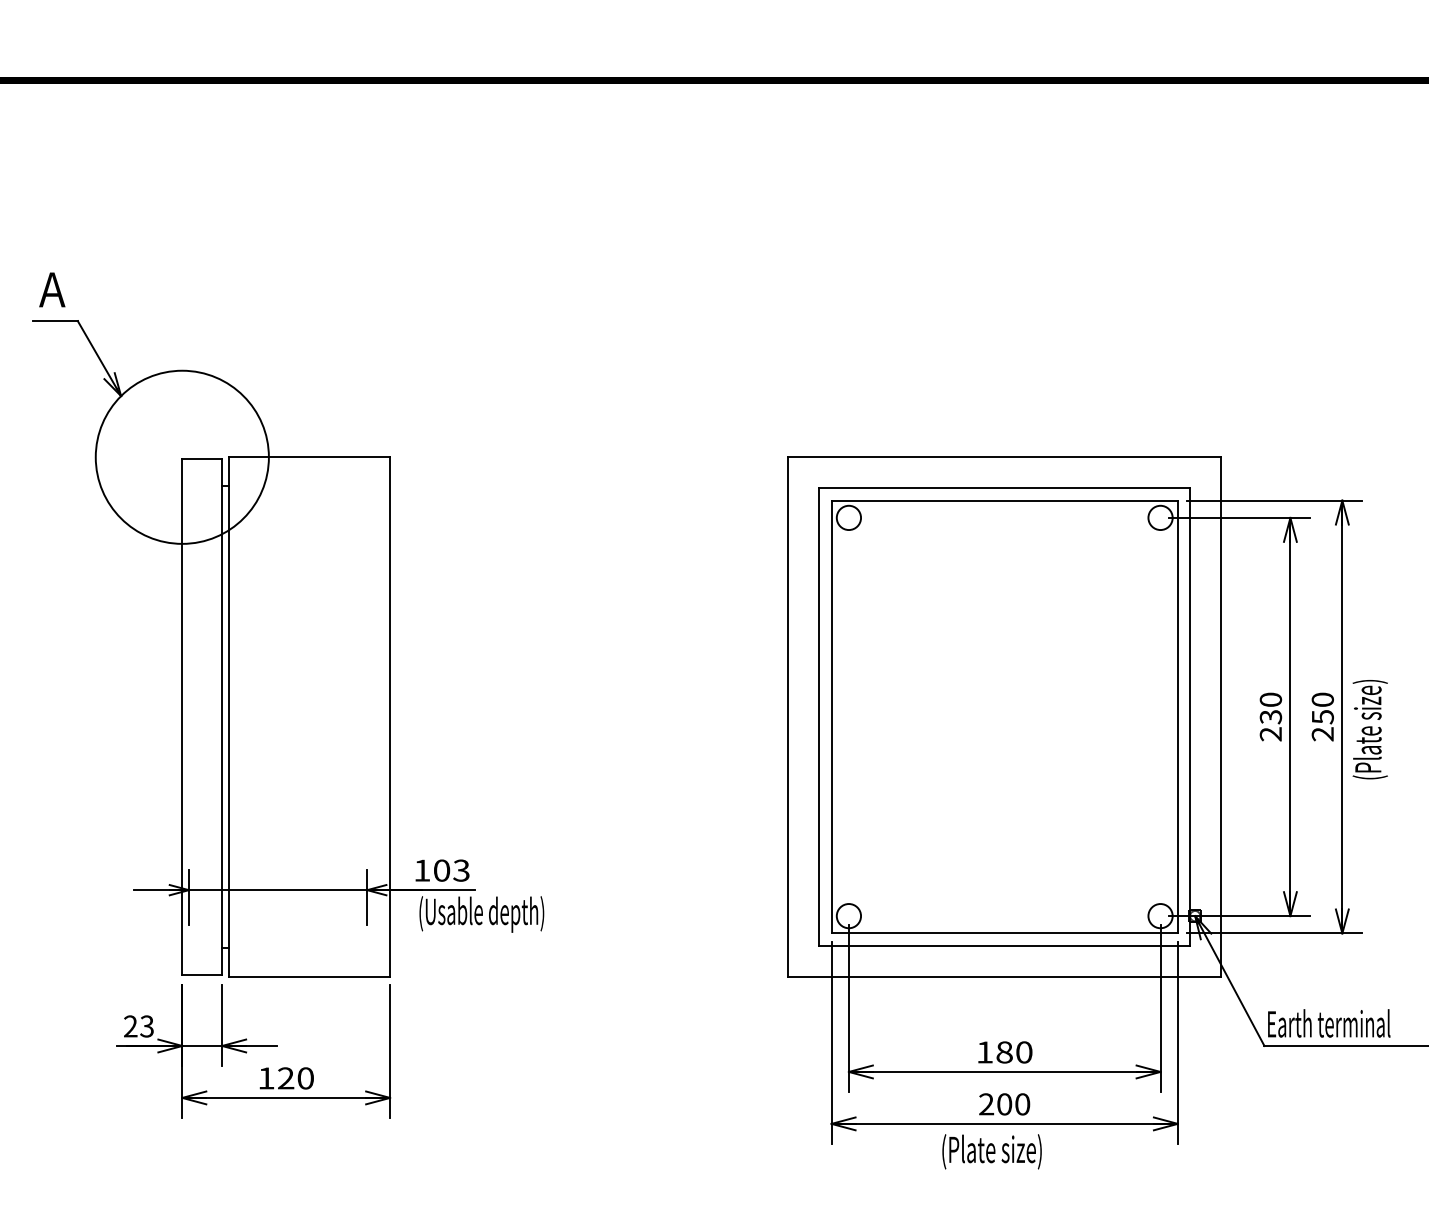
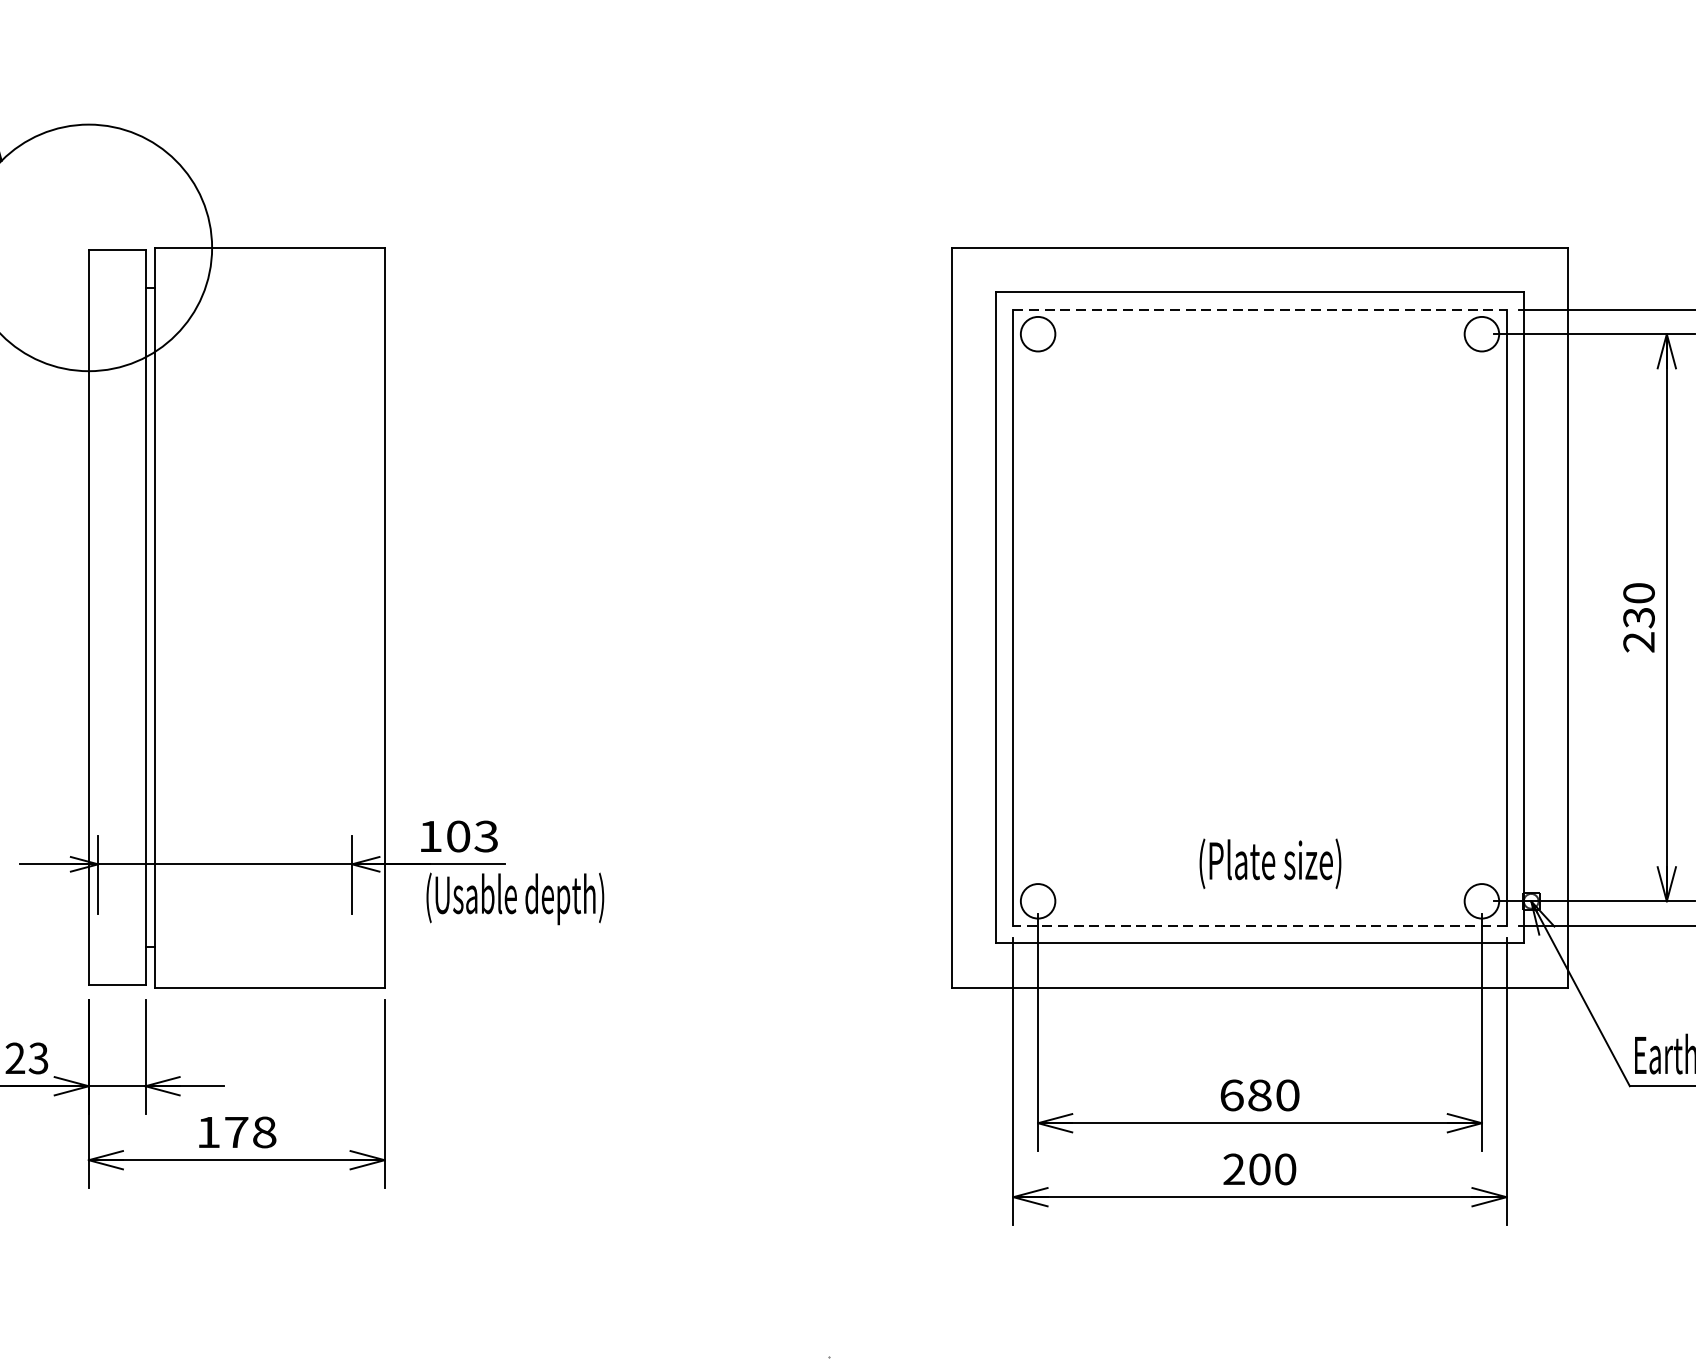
line: (1005, 500) -> (1261, 309), solid -> dashed
line: (1004, 933) -> (1259, 926), solid -> dashed
text: (985, 1052) -> (1232, 1095), 180 -> 680
text: (295, 1078) -> (249, 1132), 120 -> 178
text: (991, 1151) -> (1269, 863), moved

